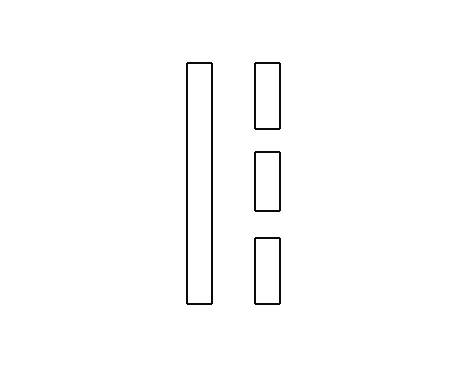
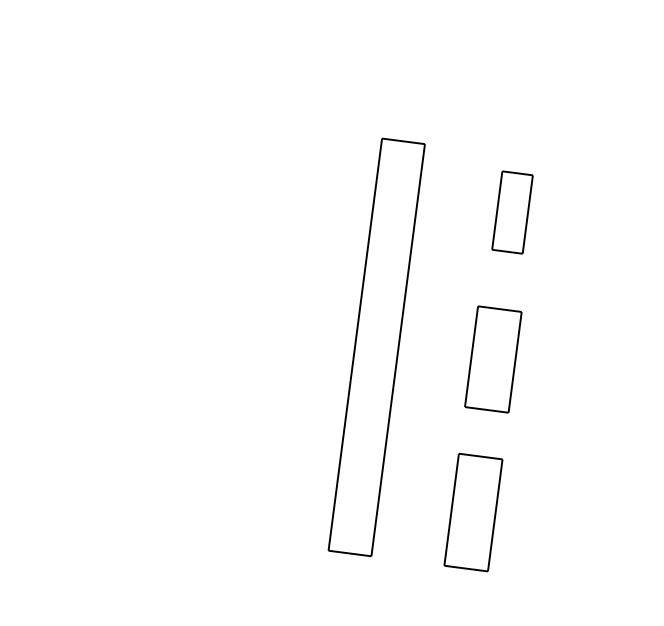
part: (267, 95) -> (512, 211), size x0.7

